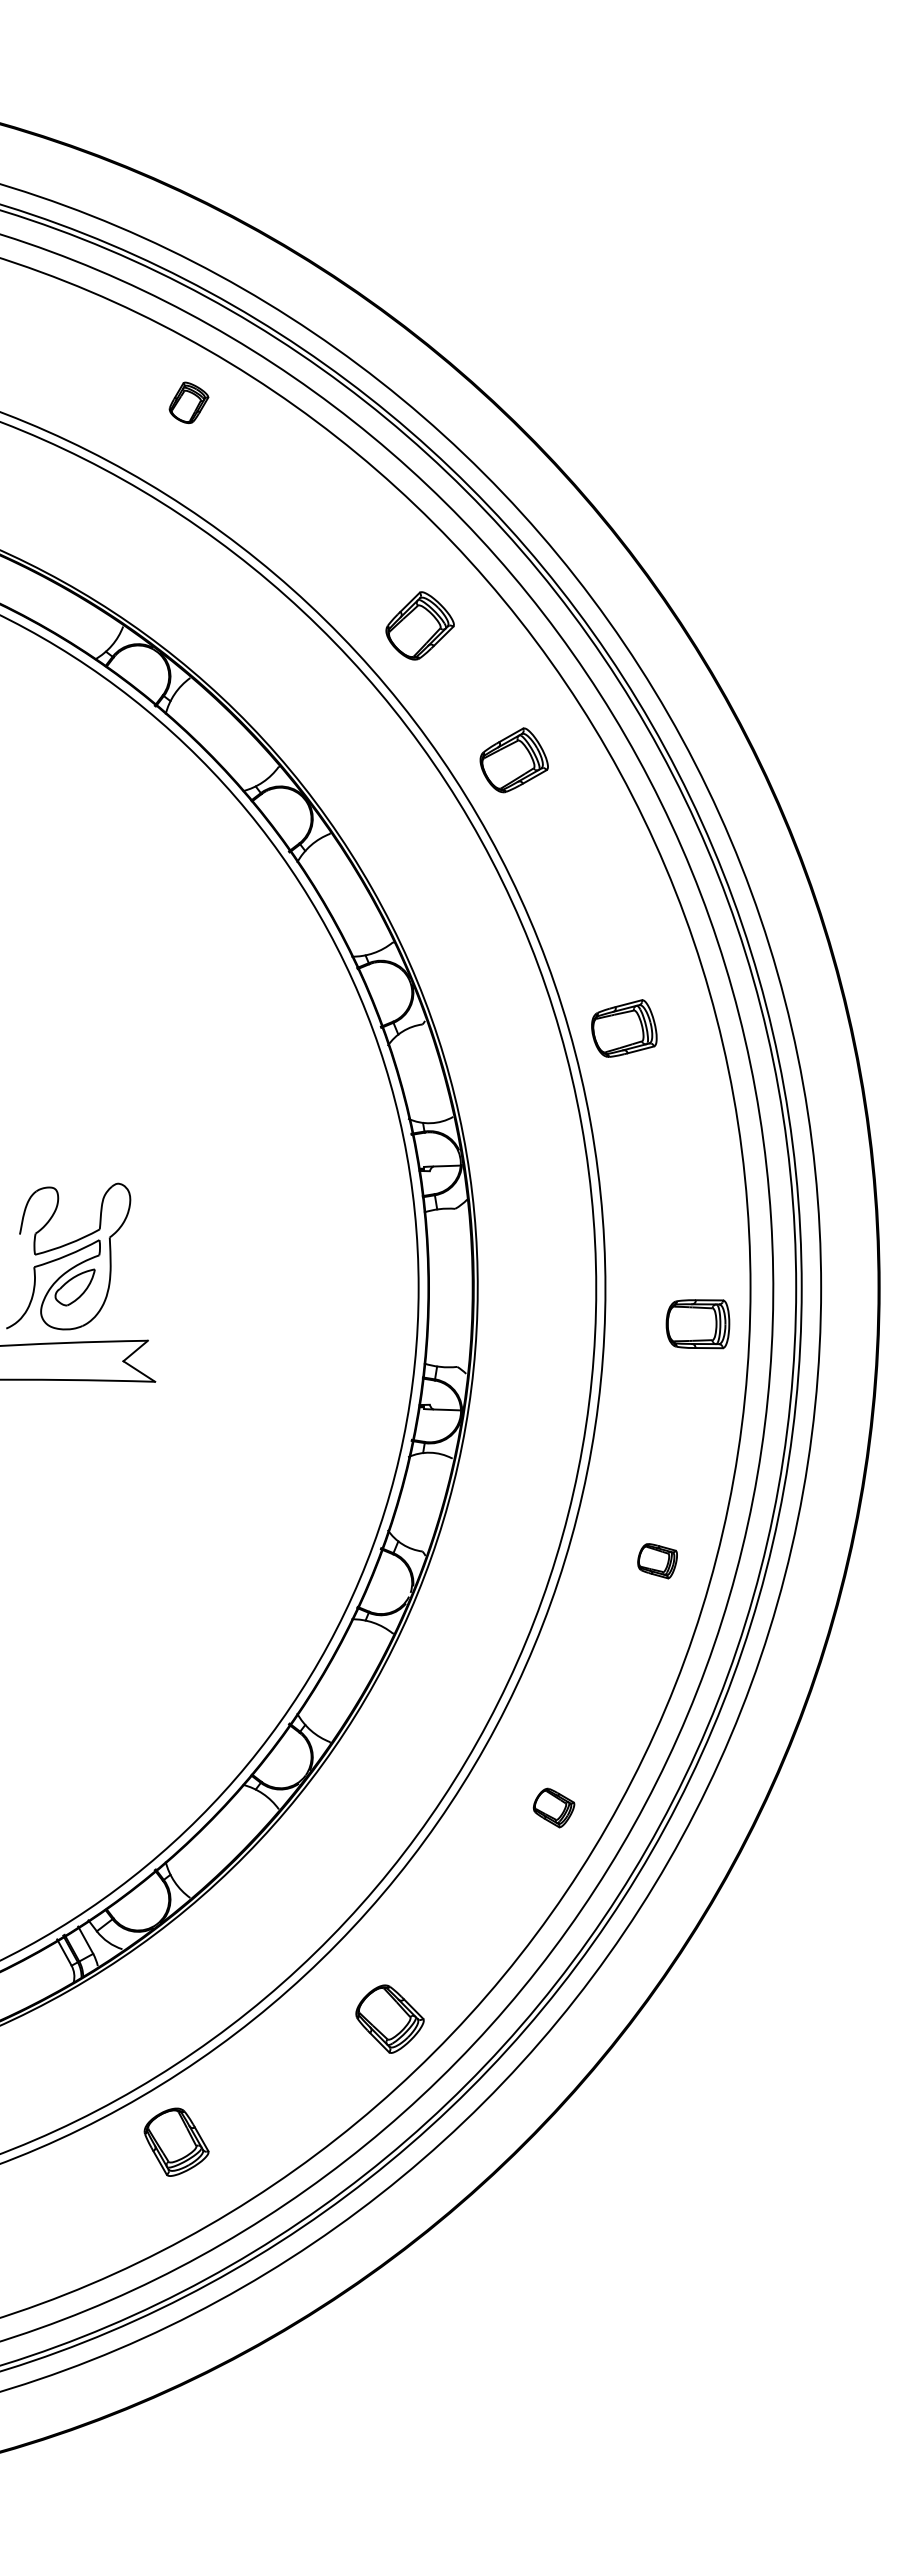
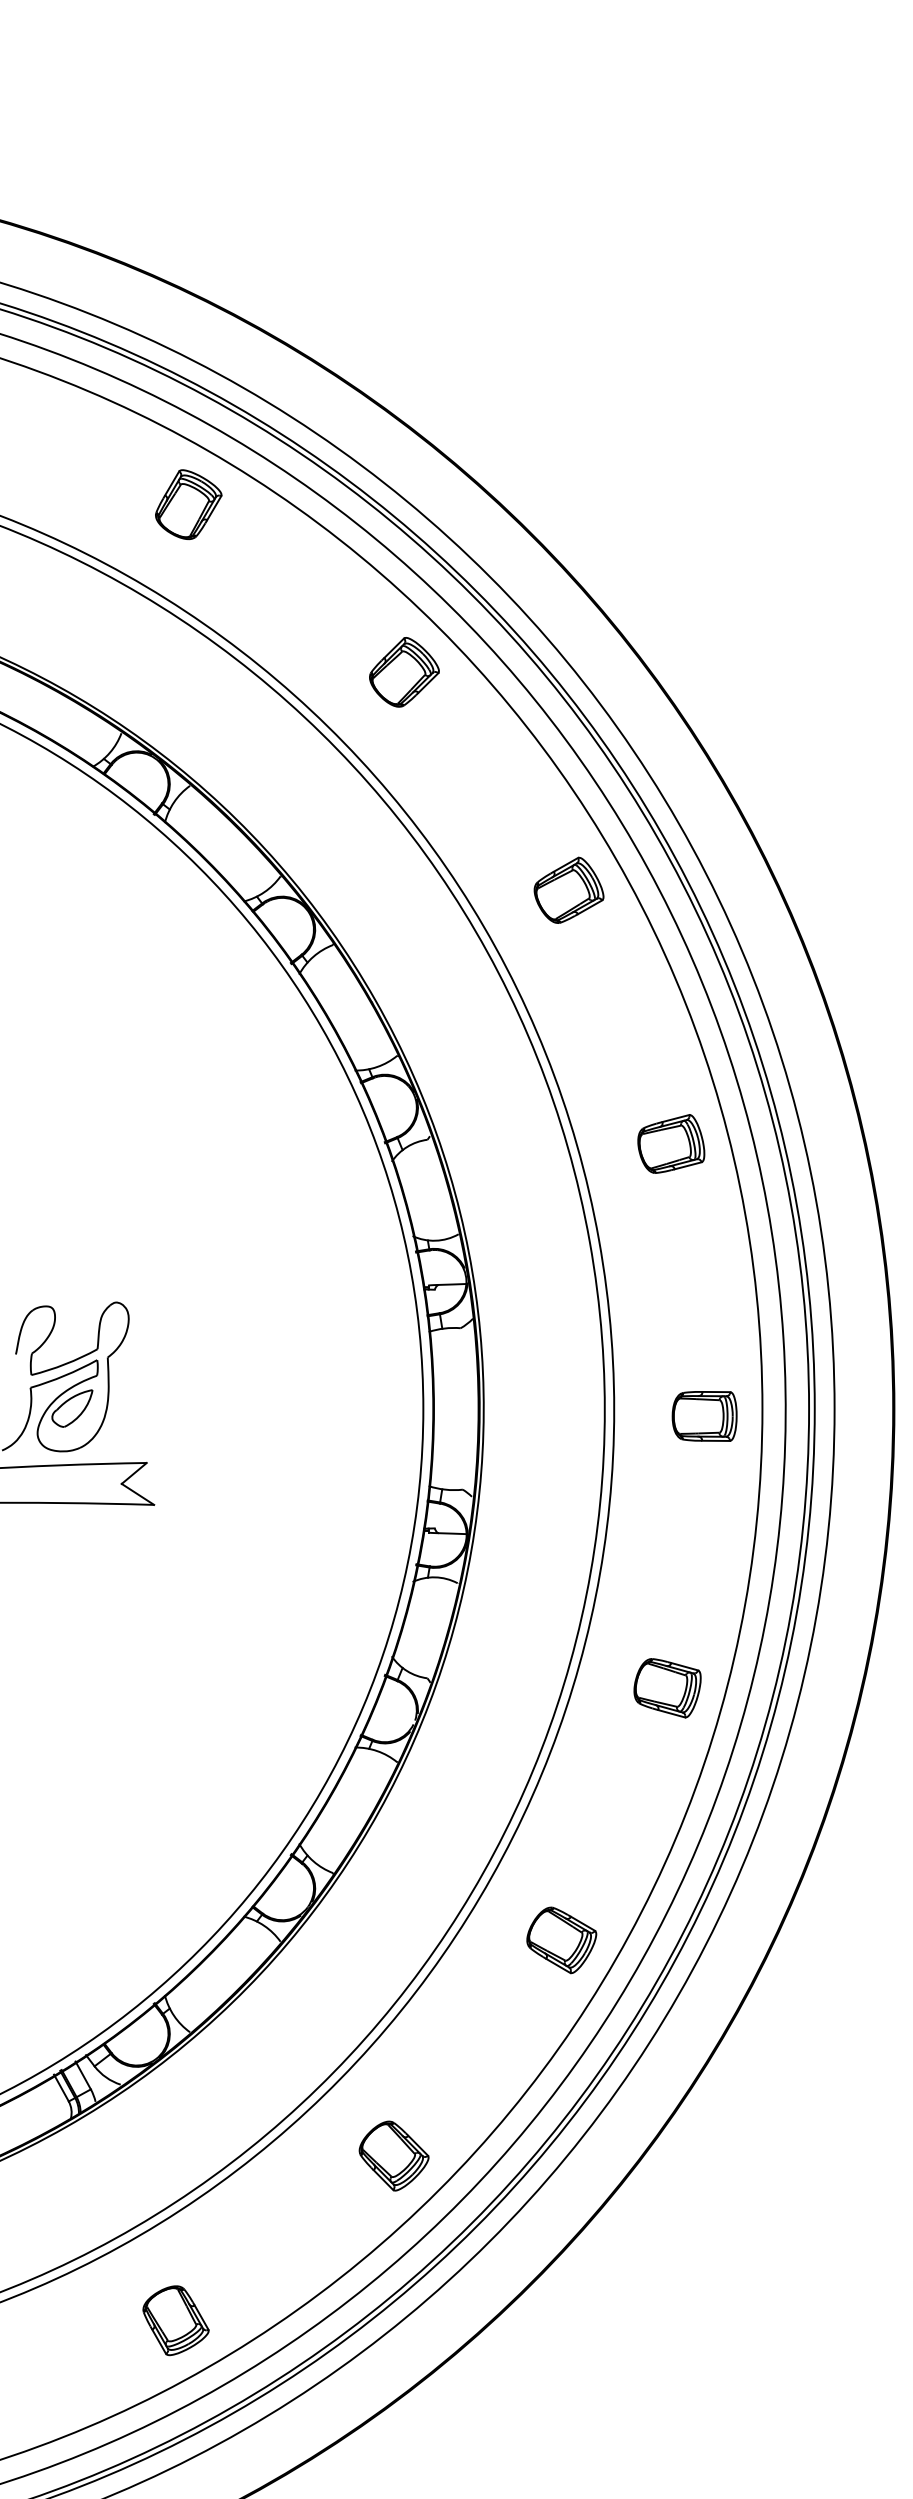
part: (188, 402) -> (188, 504), size x1.67
part: (419, 625) -> (403, 671), moved
part: (513, 760) -> (568, 890), moved
part: (624, 1028) -> (671, 1143), moved
part: (697, 1324) -> (704, 1416), moved
part: (657, 1560) -> (667, 1687), size x1.67
part: (553, 1807) -> (561, 1939), size x1.67
part: (176, 2141) -> (175, 2319), moved

